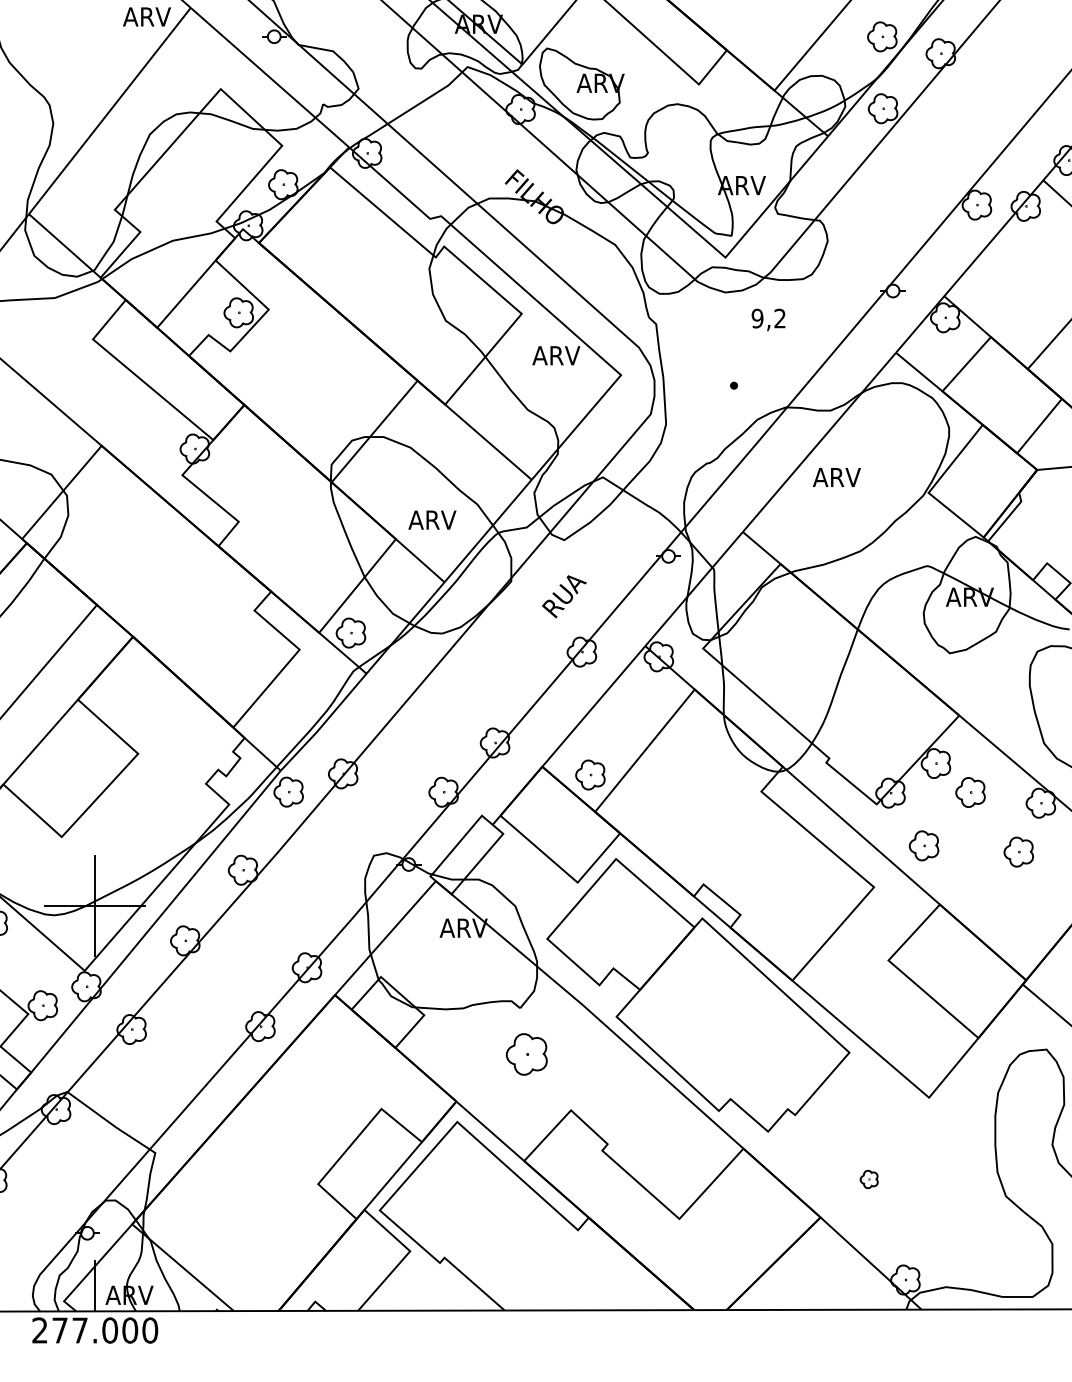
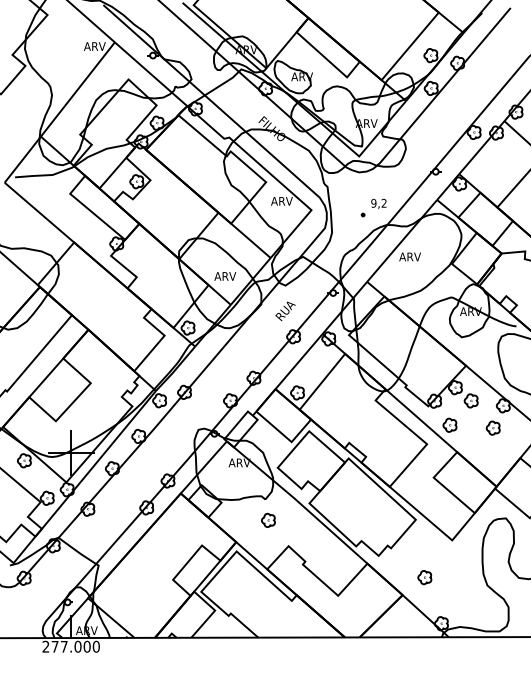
text: (767, 318) -> (378, 203), moved
part: (526, 1051) -> (268, 519), size x0.71
part: (868, 1178) -> (424, 577), size x1.67

